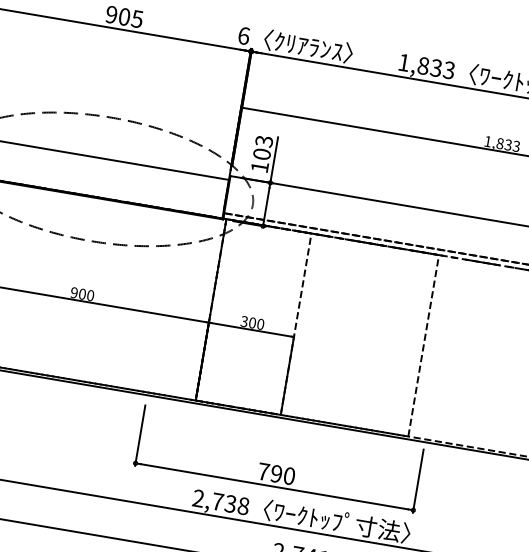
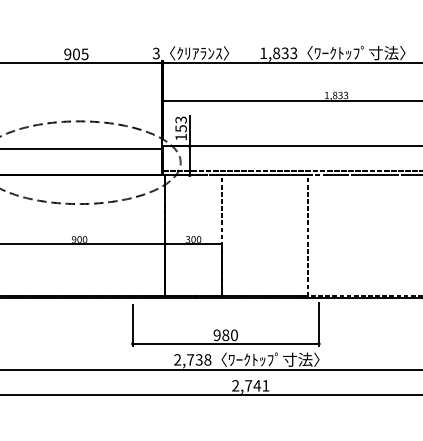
text: (242, 35) -> (155, 53), 6 -> 3
text: (261, 153) -> (180, 128), 103 -> 153
text: (270, 473) -> (221, 335), 790 -> 980

